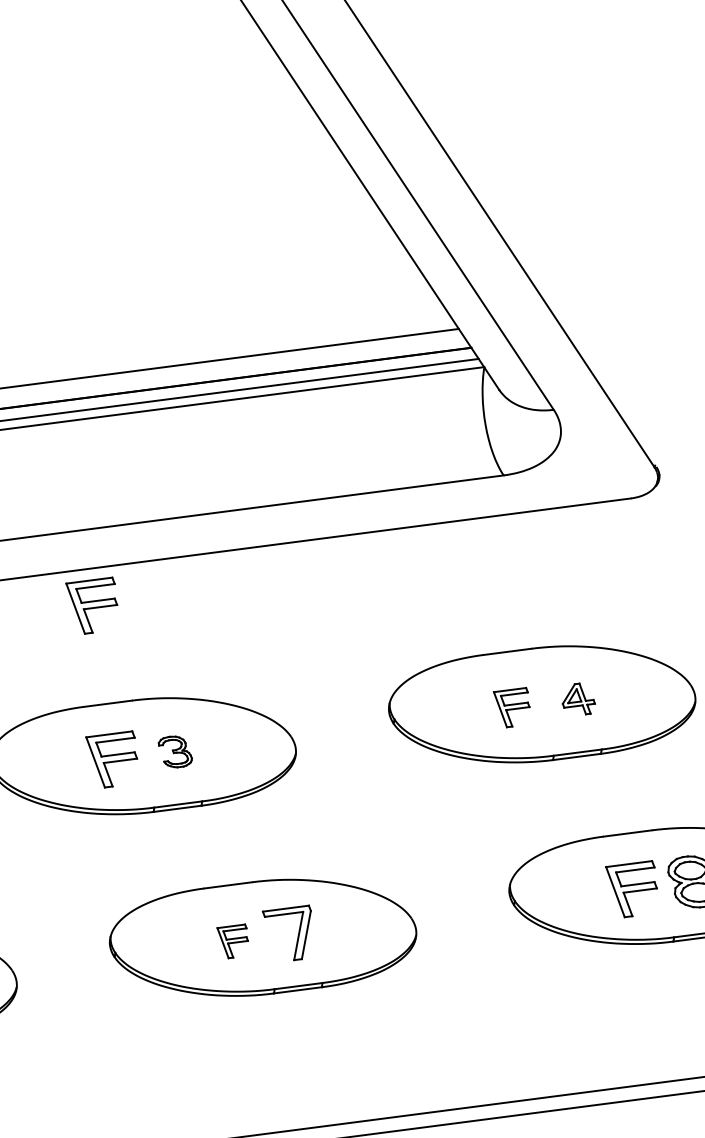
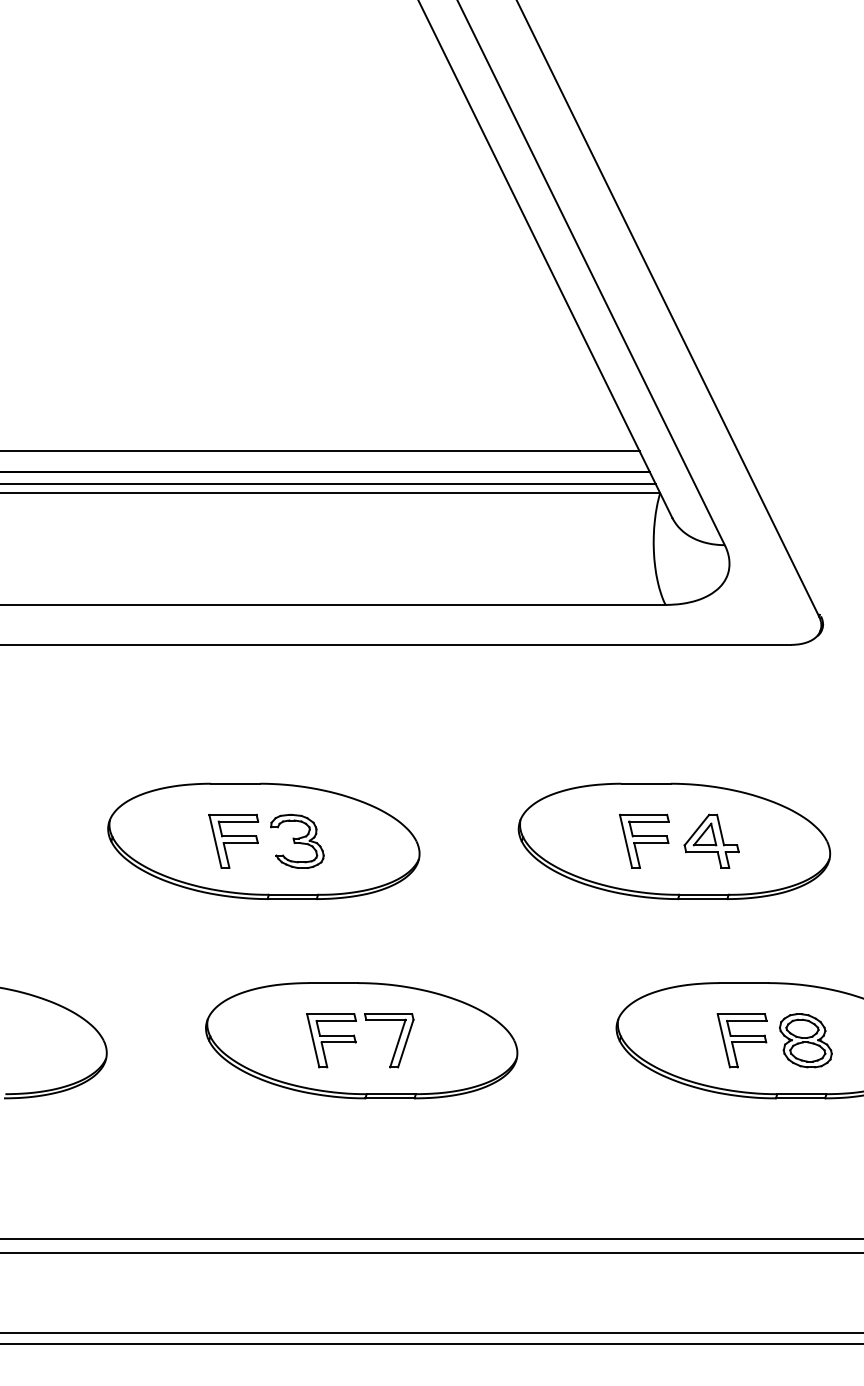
part: (93, 605) -> (233, 682), removed
part: (578, 698) -> (711, 840), size x1.67
part: (512, 707) -> (644, 840), size x1.43
part: (175, 751) -> (297, 840), size x1.67
part: (233, 941) -> (331, 1040), size x1.67

